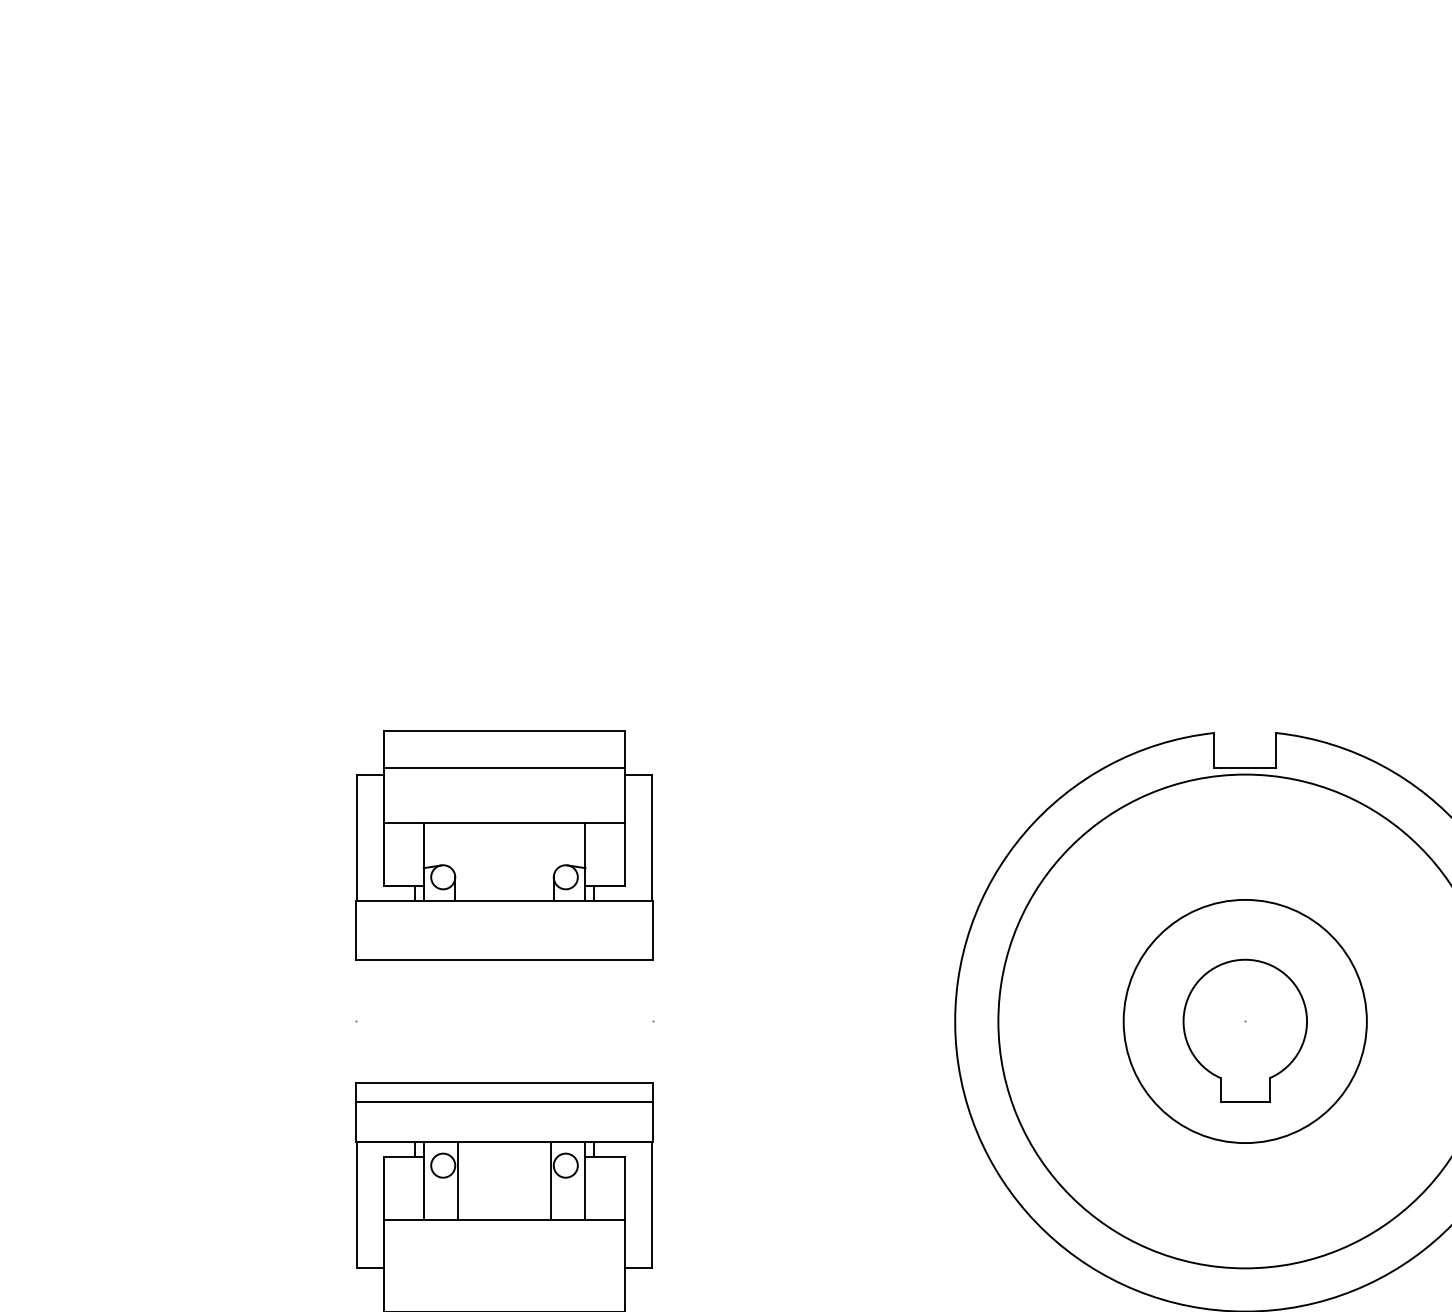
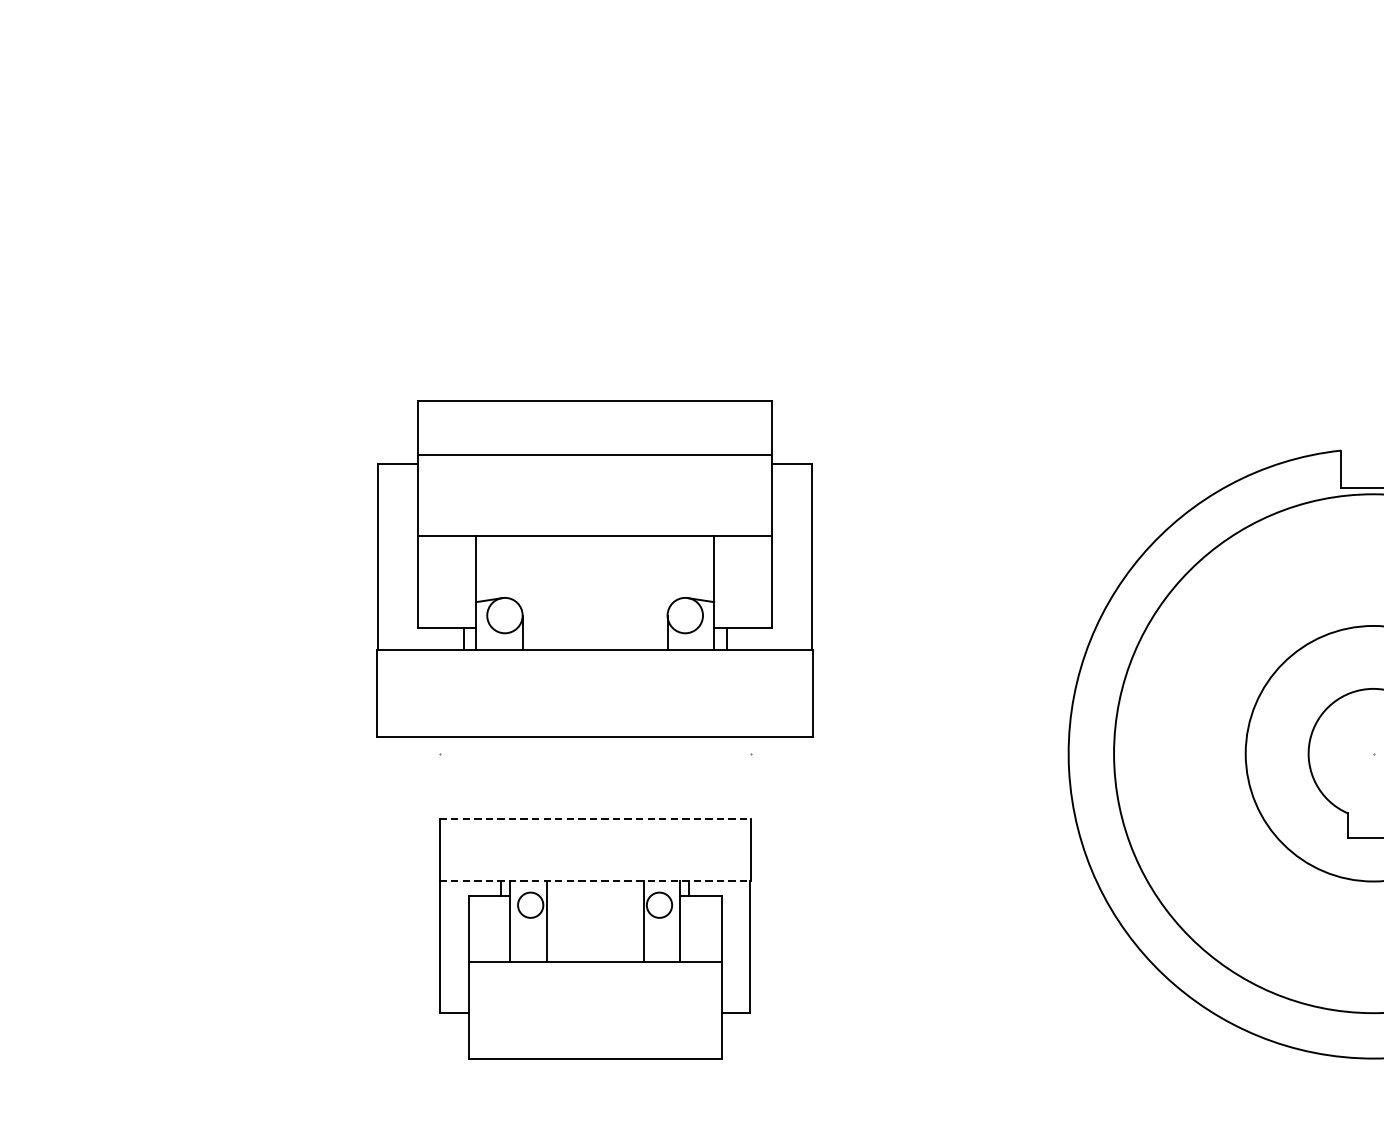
part: (504, 845) -> (595, 568), size x1.4
line: (505, 1083) -> (596, 818), solid -> dashed
line: (504, 1101) -> (595, 837), removed
line: (505, 1142) -> (596, 880), solid -> dashed

